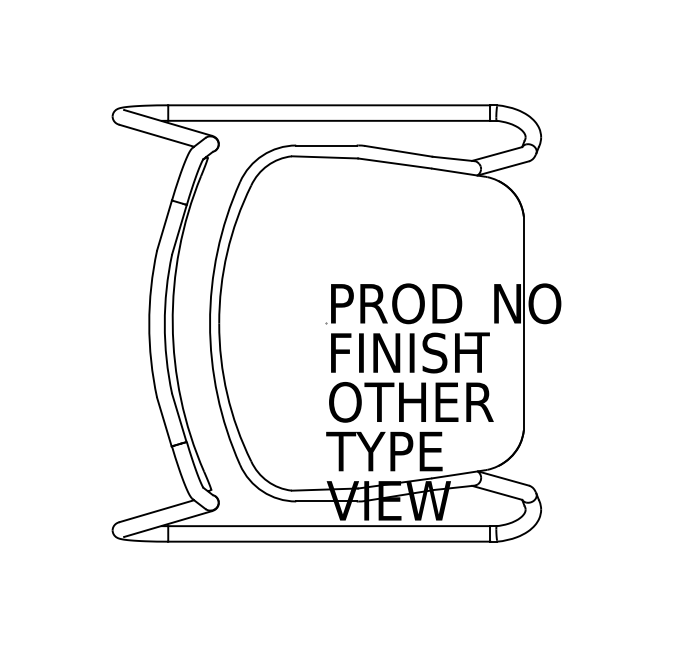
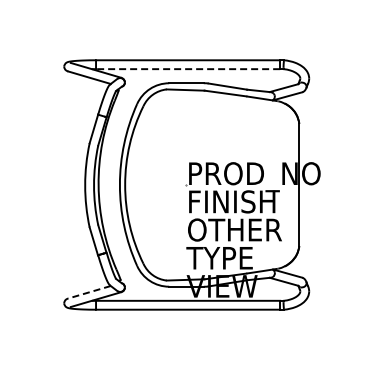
line: (328, 121) -> (187, 69), solid -> dashed
line: (156, 511) -> (89, 292), solid -> dashed

